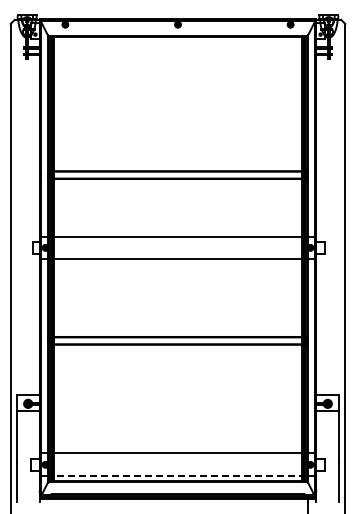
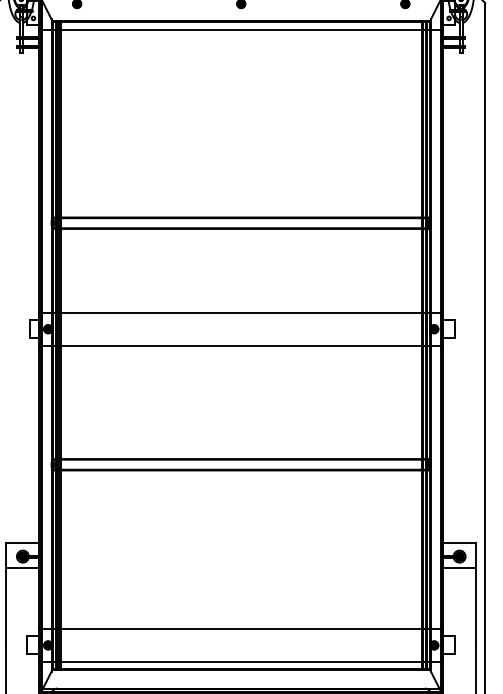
line: (177, 42) -> (240, 29), added
line: (177, 476) -> (240, 662), dashed -> solid

